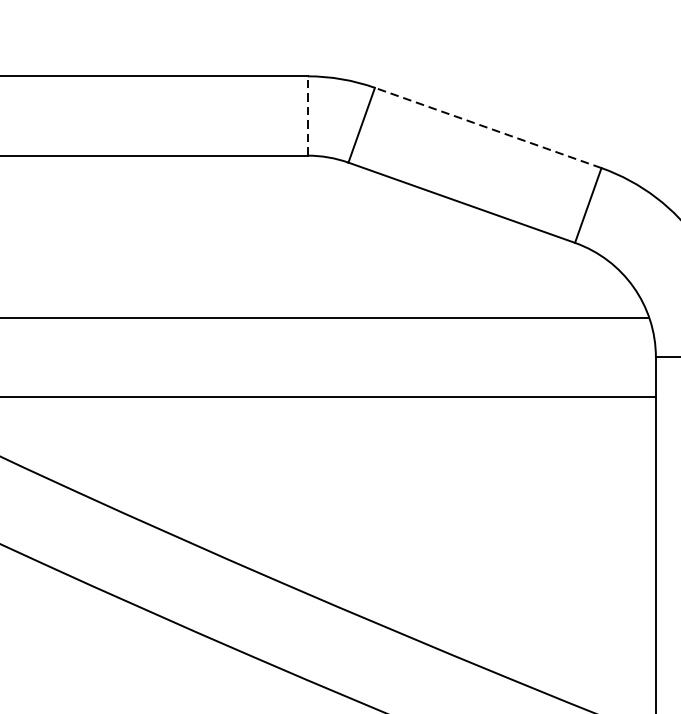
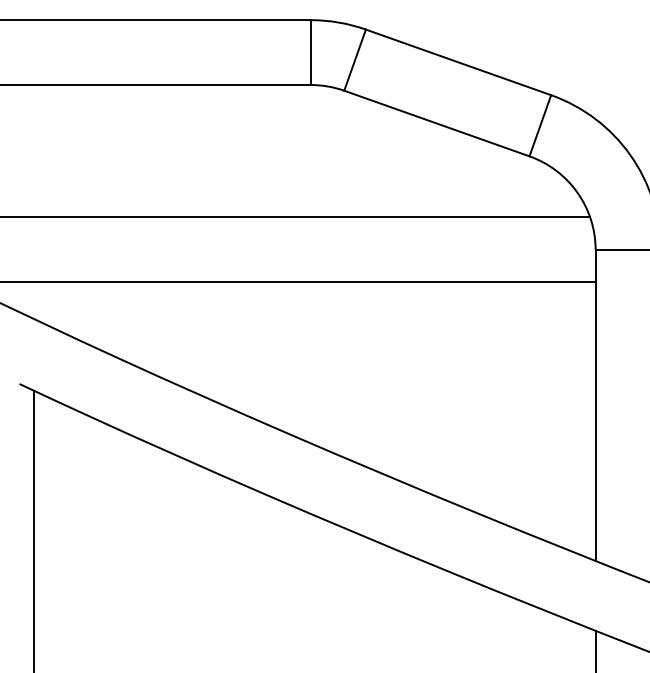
line: (308, 115) -> (311, 52), dashed -> solid
line: (488, 128) -> (458, 62), dashed -> solid

